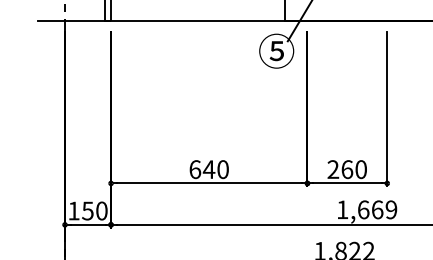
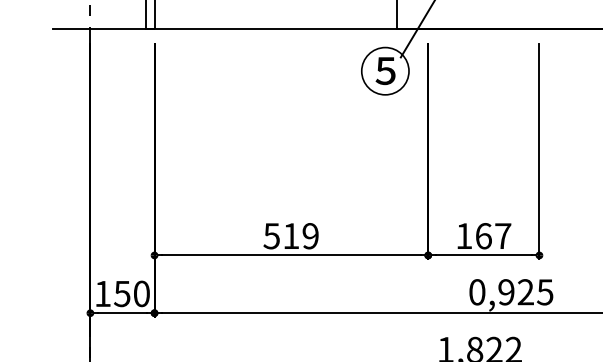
text: (208, 169) -> (290, 236), 640 -> 519
text: (346, 169) -> (482, 236), 260 -> 167
text: (367, 209) -> (511, 291), 1,669 -> 0,925

